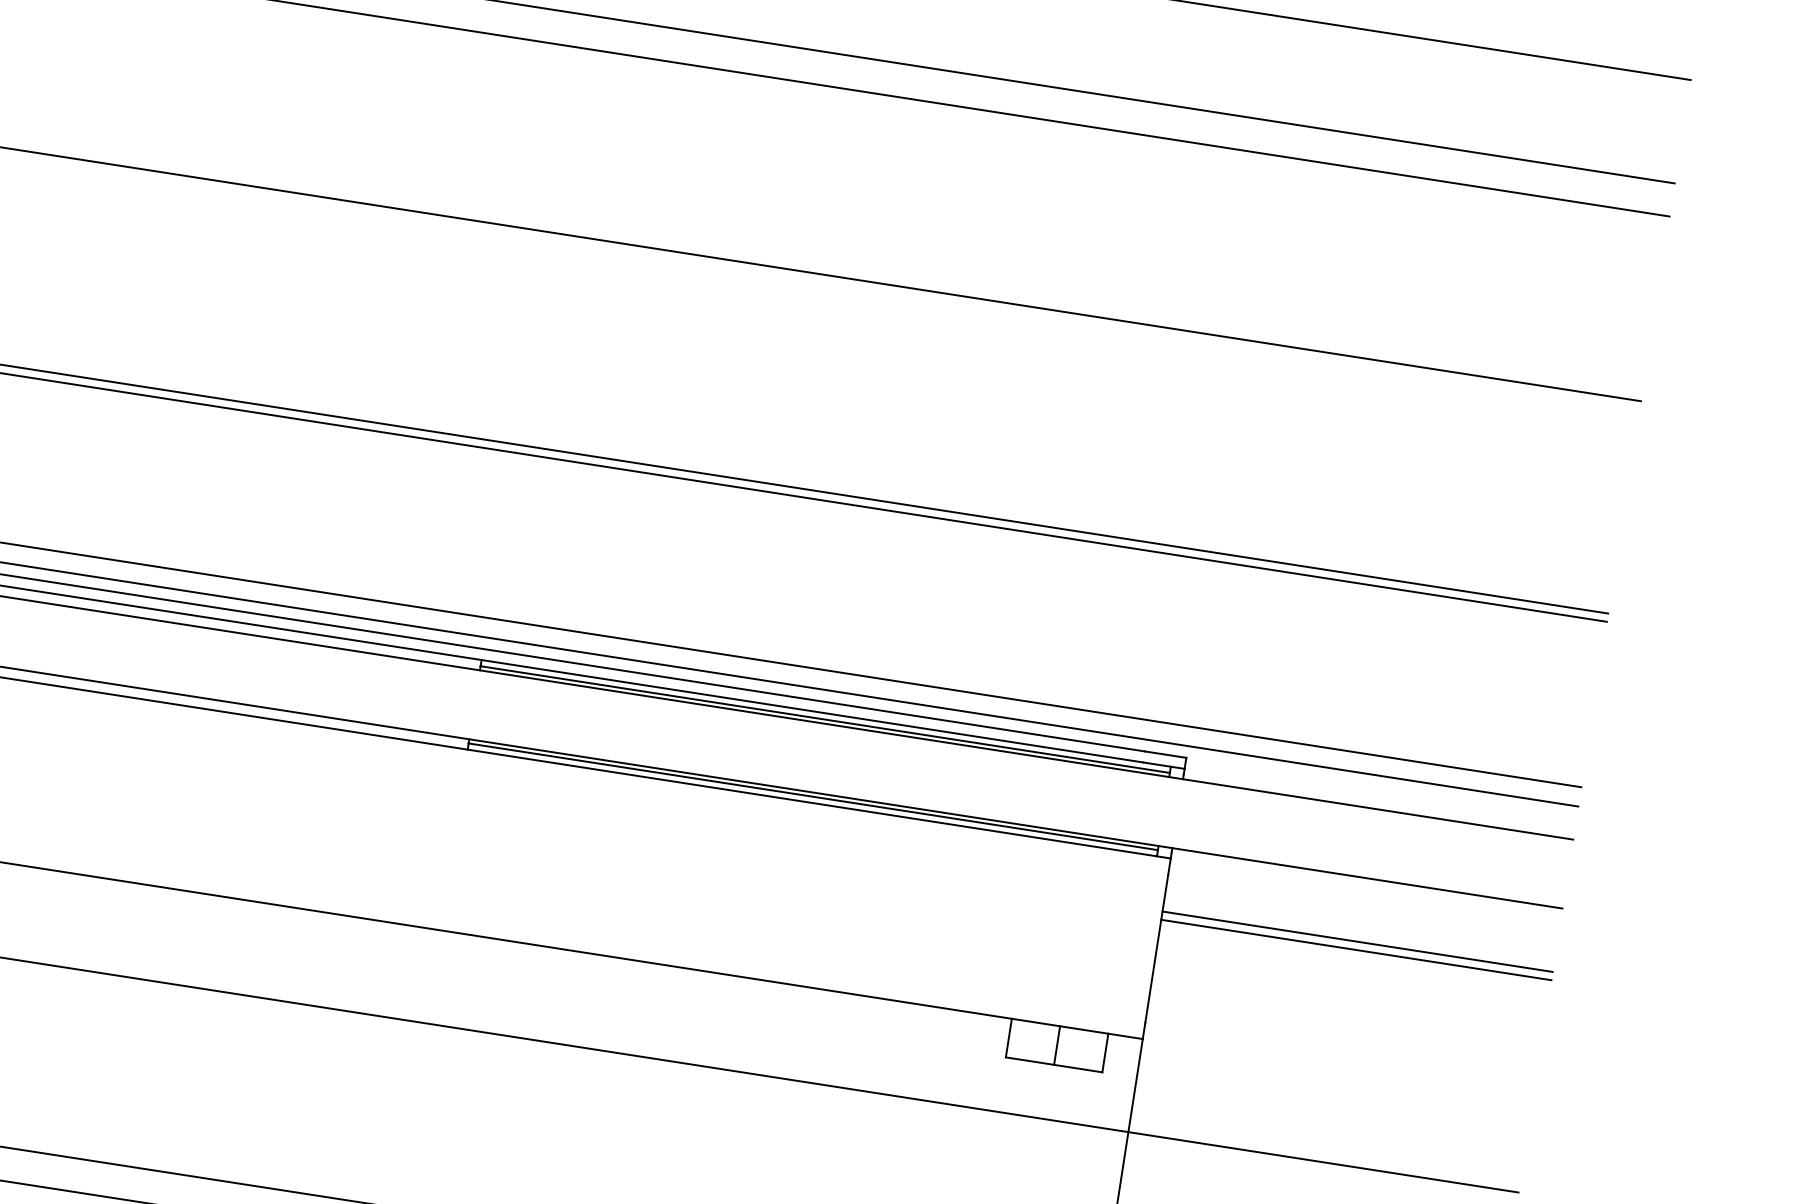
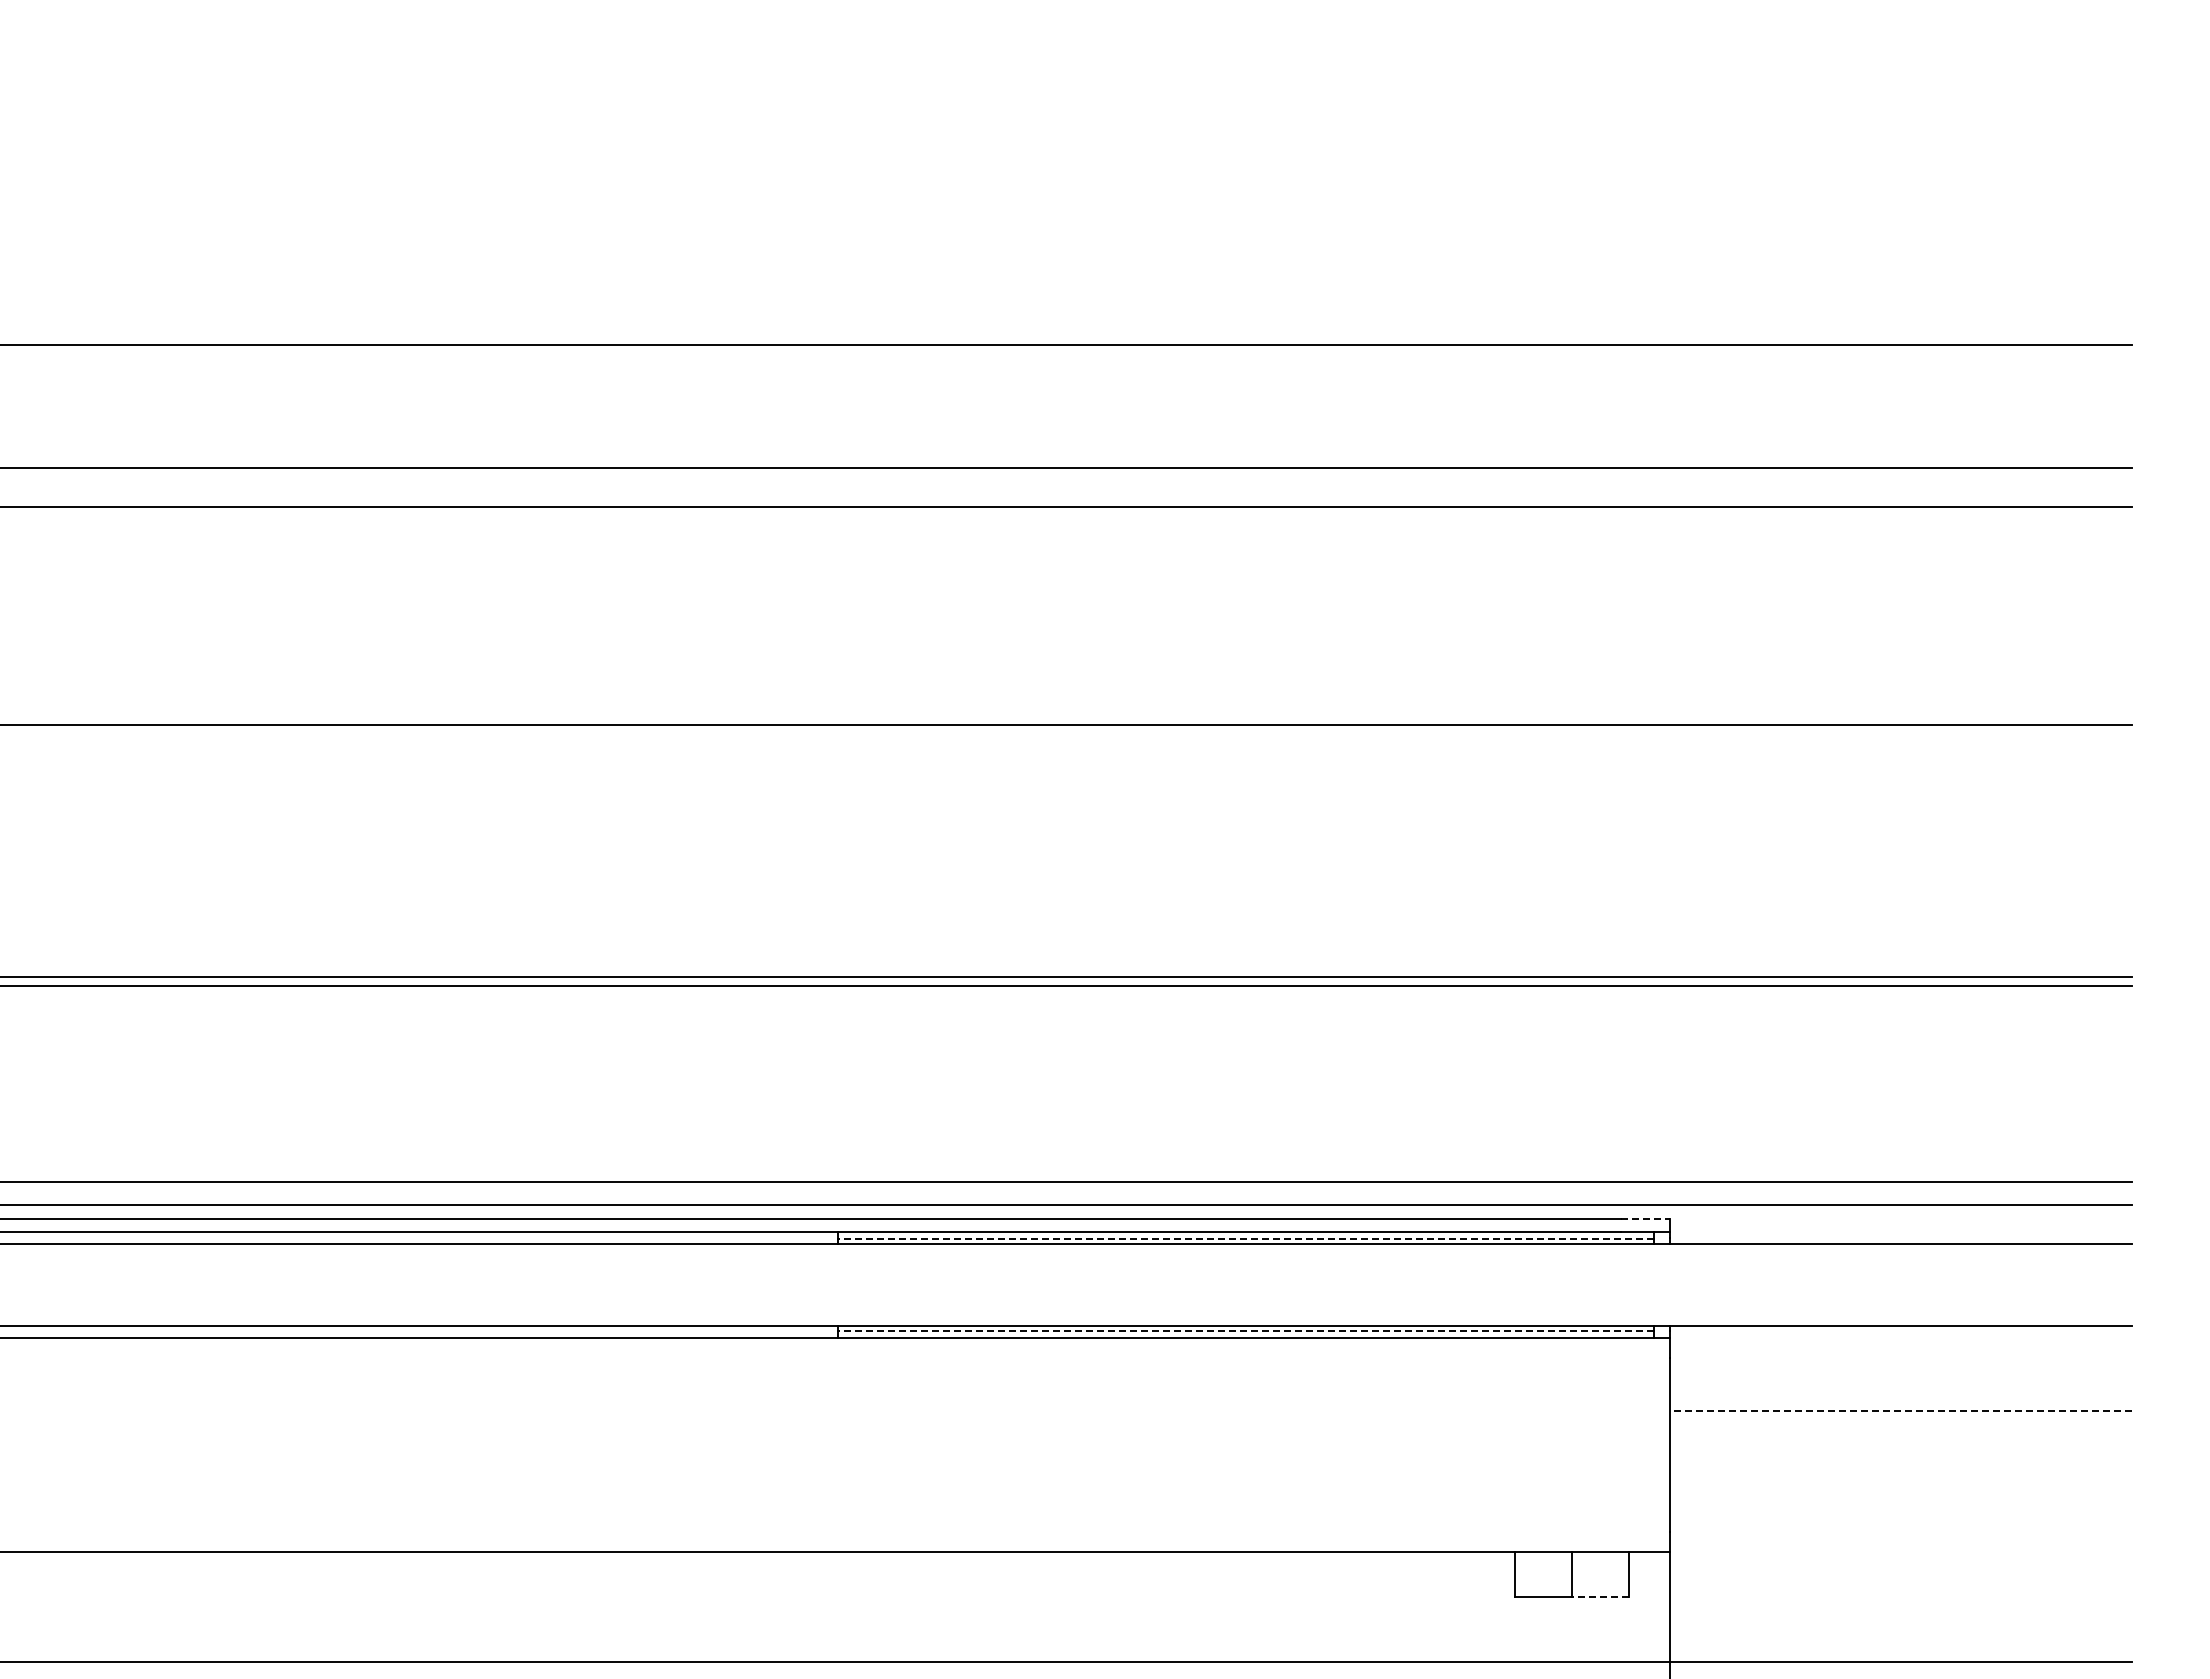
line: (824, 719) -> (1245, 1239), solid -> dashed
line: (1165, 754) -> (1645, 1218), solid -> dashed
line: (813, 796) -> (1245, 1330), solid -> dashed
line: (1357, 941) -> (1900, 1400), removed
line: (1356, 949) -> (1900, 1410), solid -> dashed
line: (1078, 1068) -> (1600, 1597), solid -> dashed

